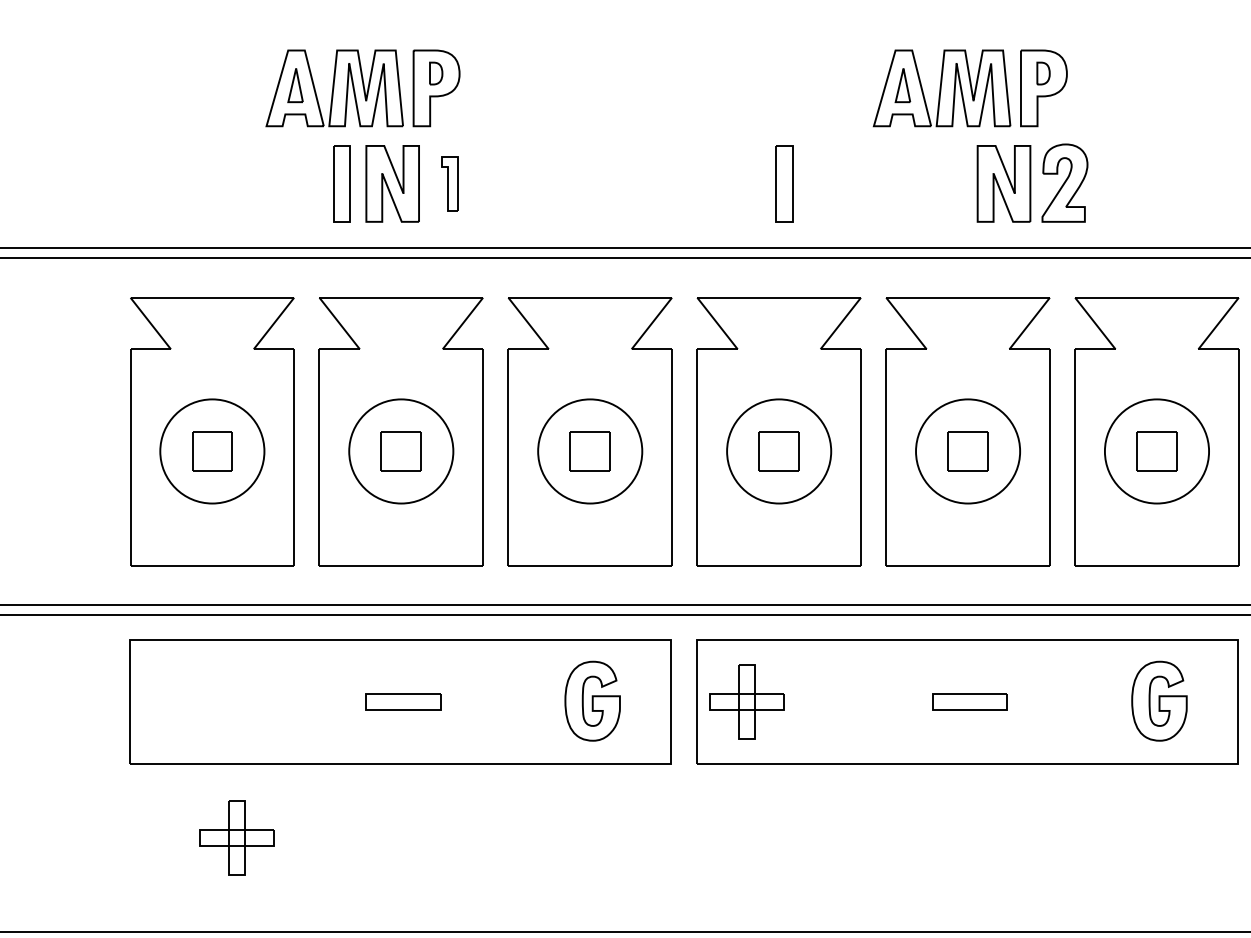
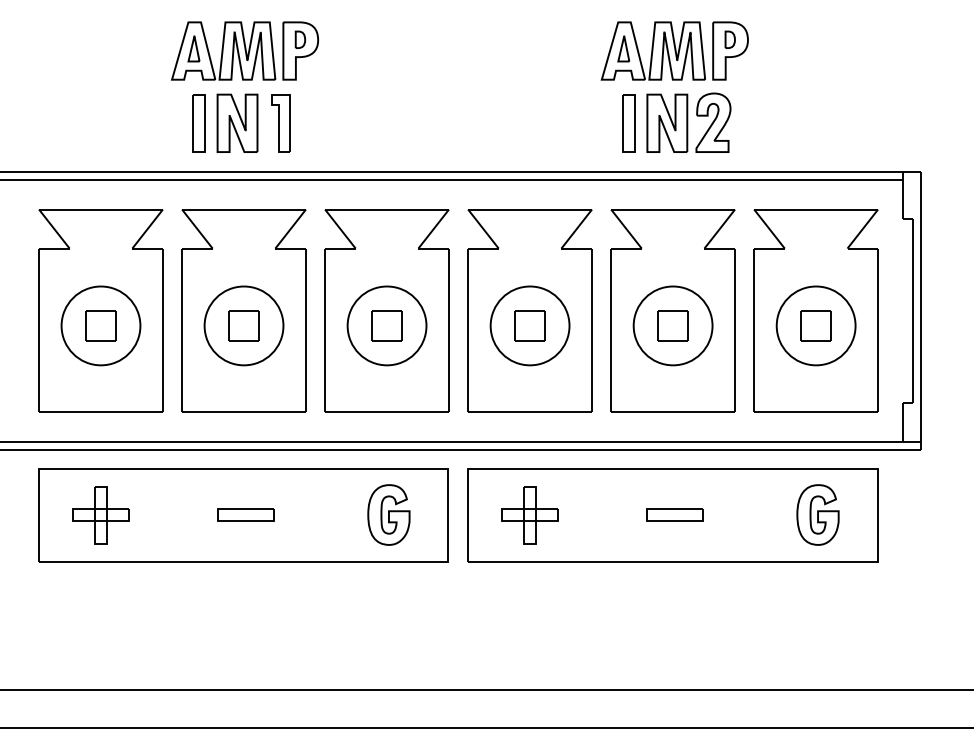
part: (363, 87) -> (245, 50), moved
part: (1031, 182) -> (688, 122), moved
part: (449, 184) -> (280, 123), size x1.43
part: (783, 184) -> (628, 123), moved
part: (746, 701) -> (529, 515), moved
part: (236, 837) -> (100, 515), moved

